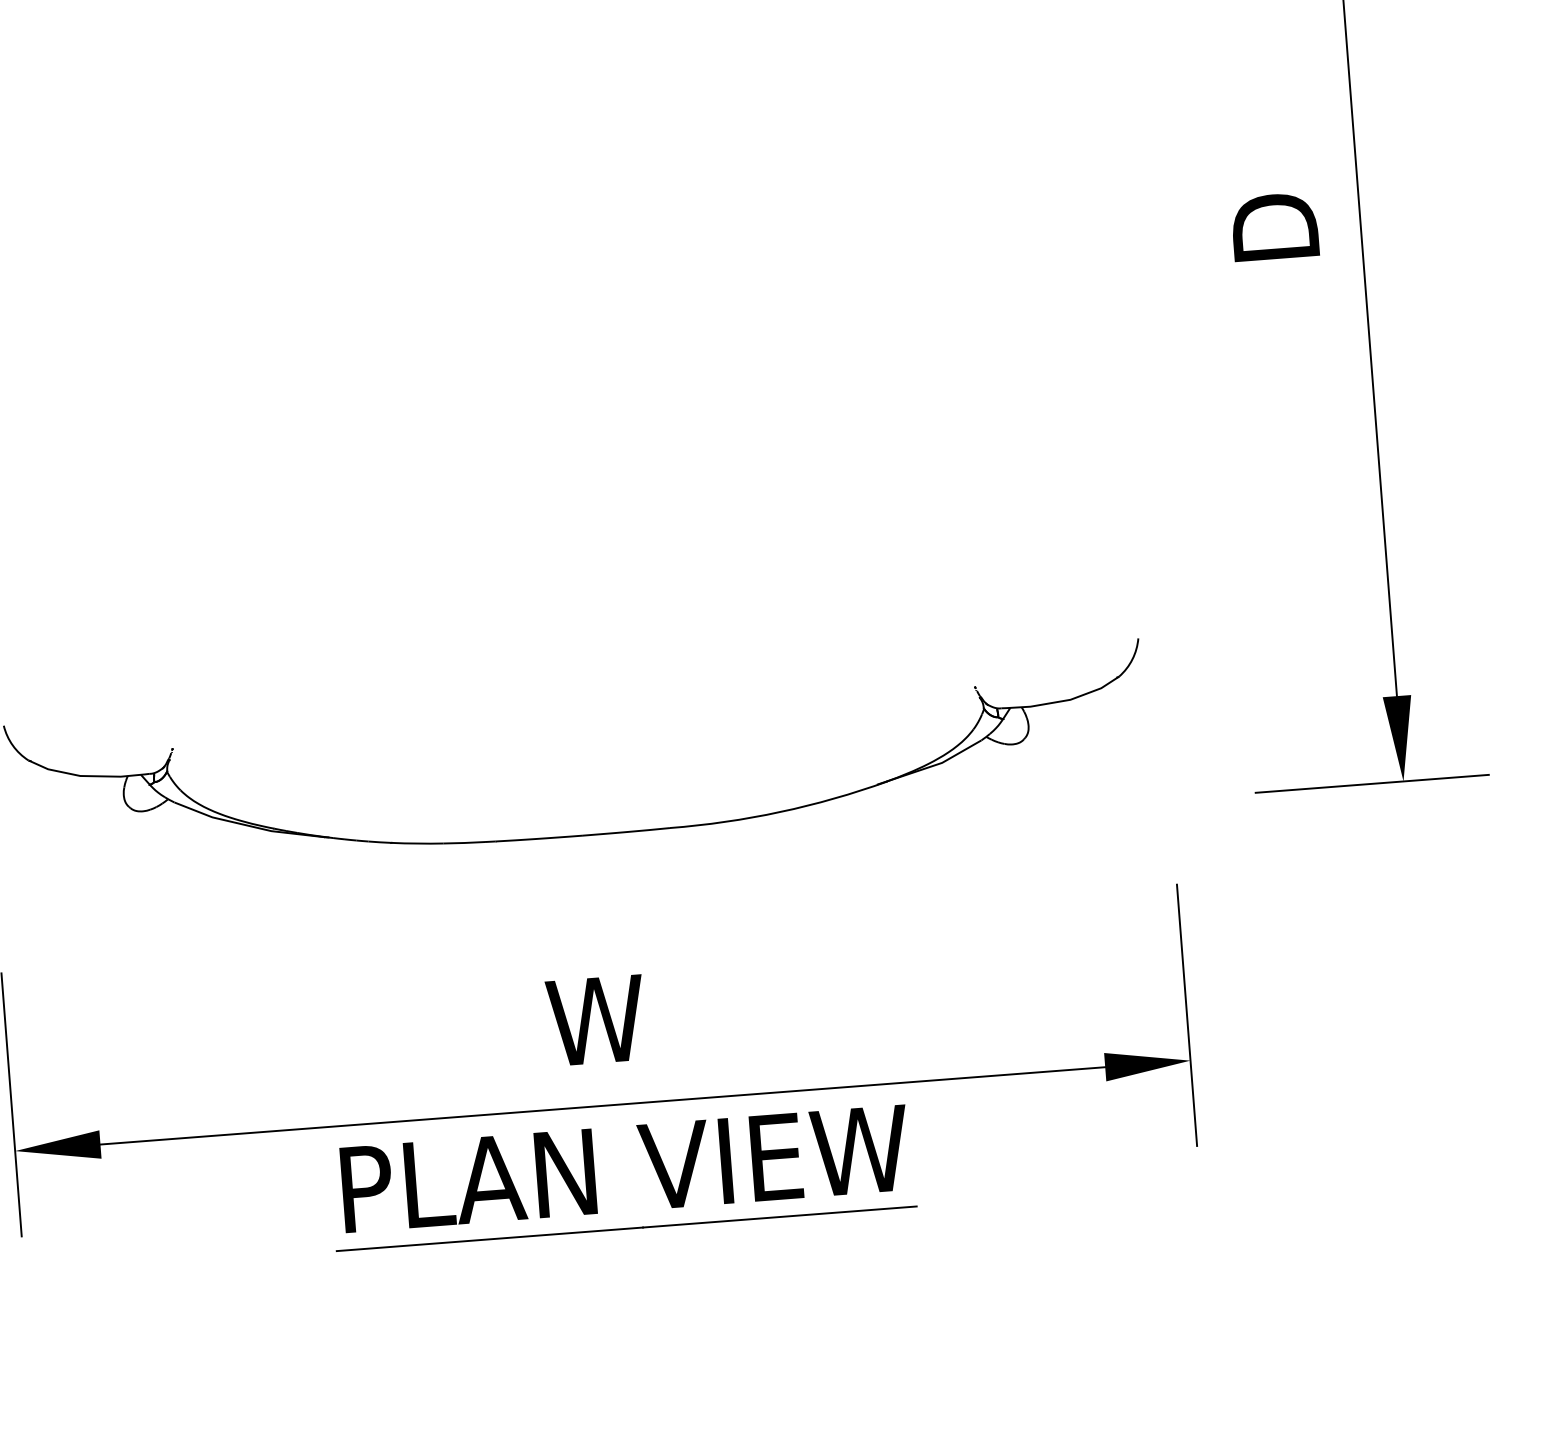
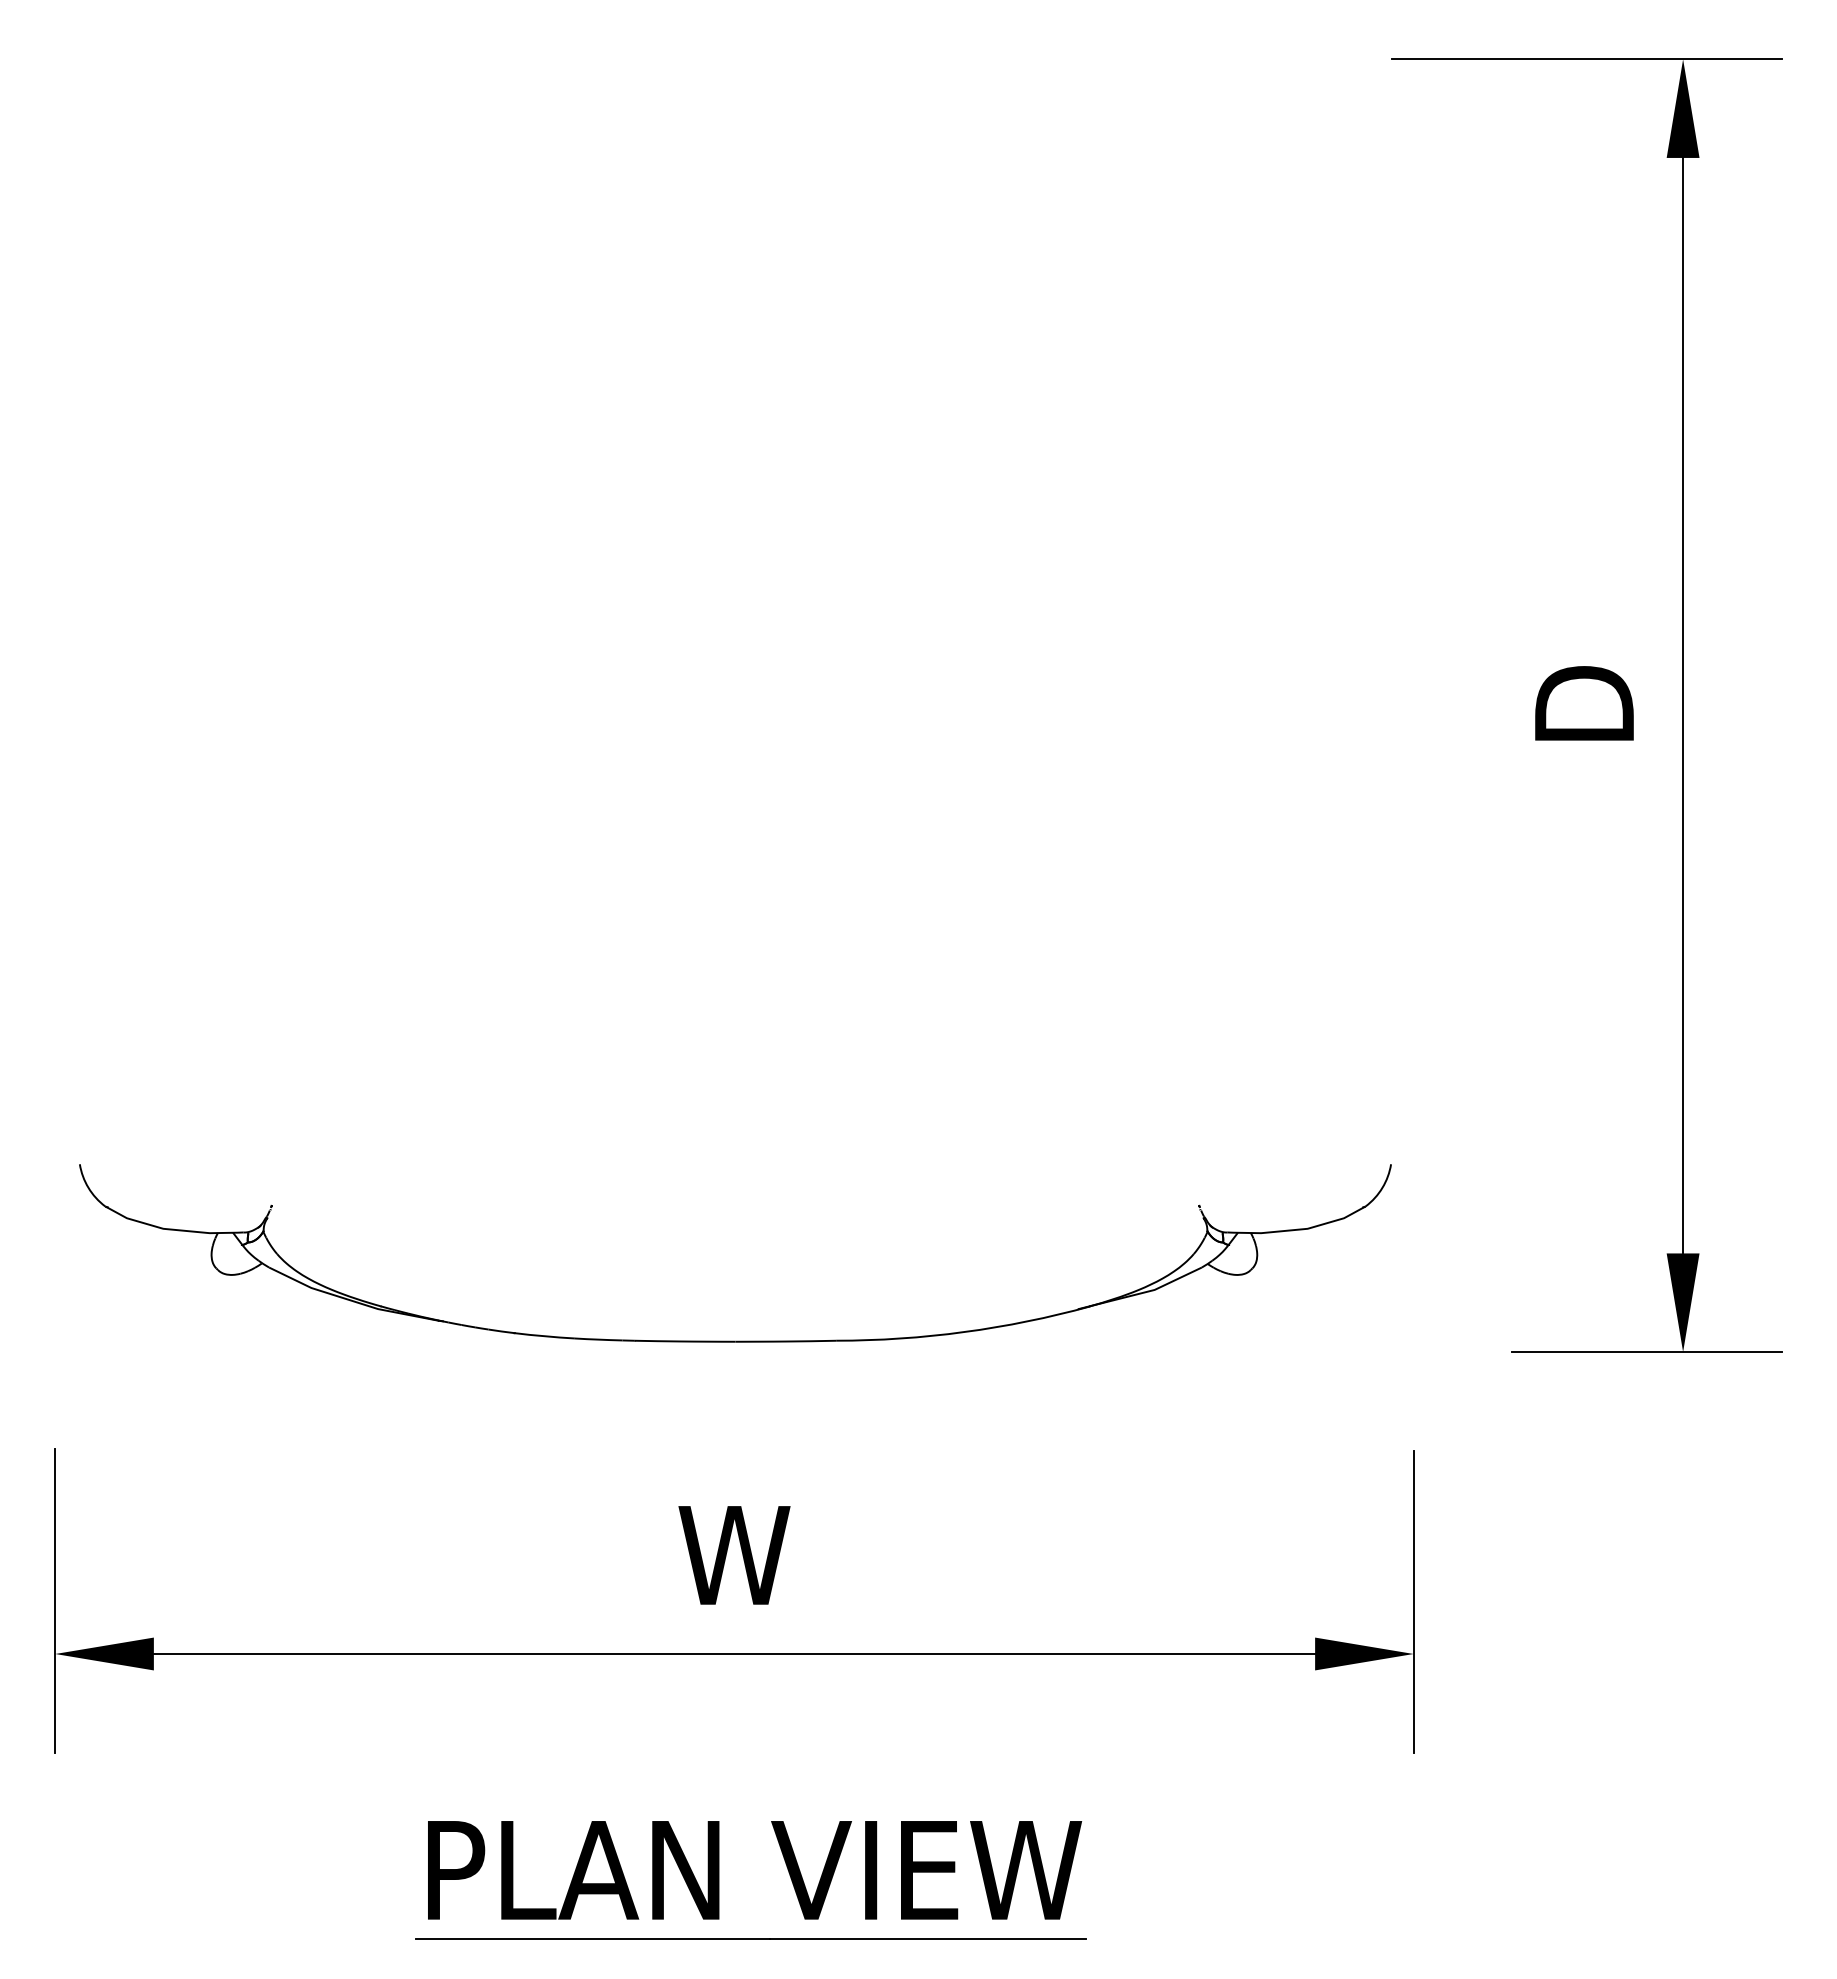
part: (595, 1179) -> (719, 1880), moved

